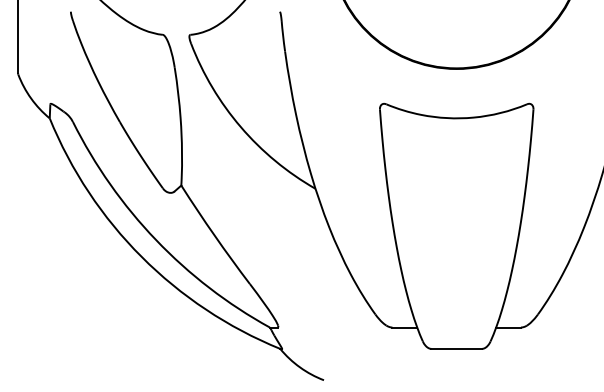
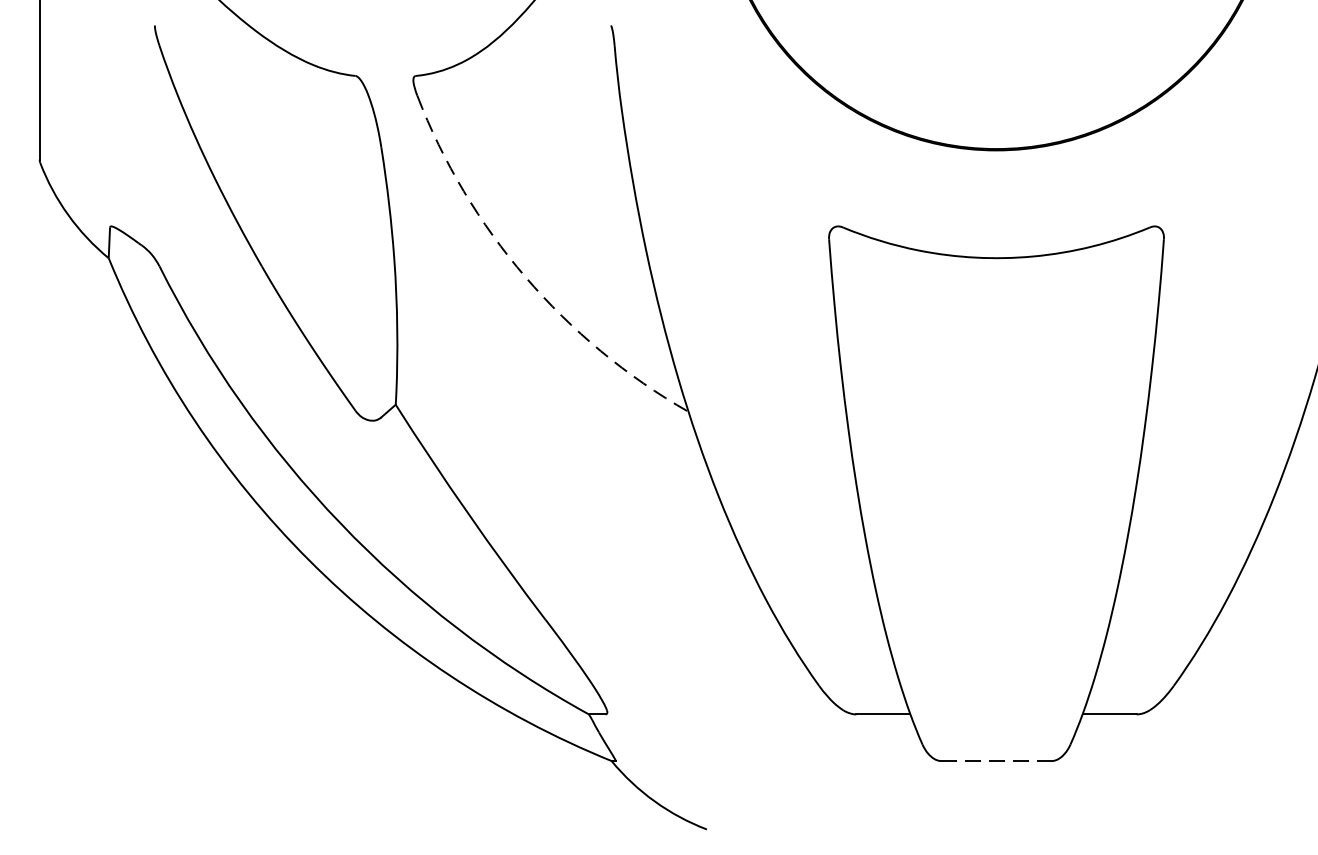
arc: (240, 127) -> (524, 278), solid -> dashed
line: (457, 348) -> (998, 760), solid -> dashed

